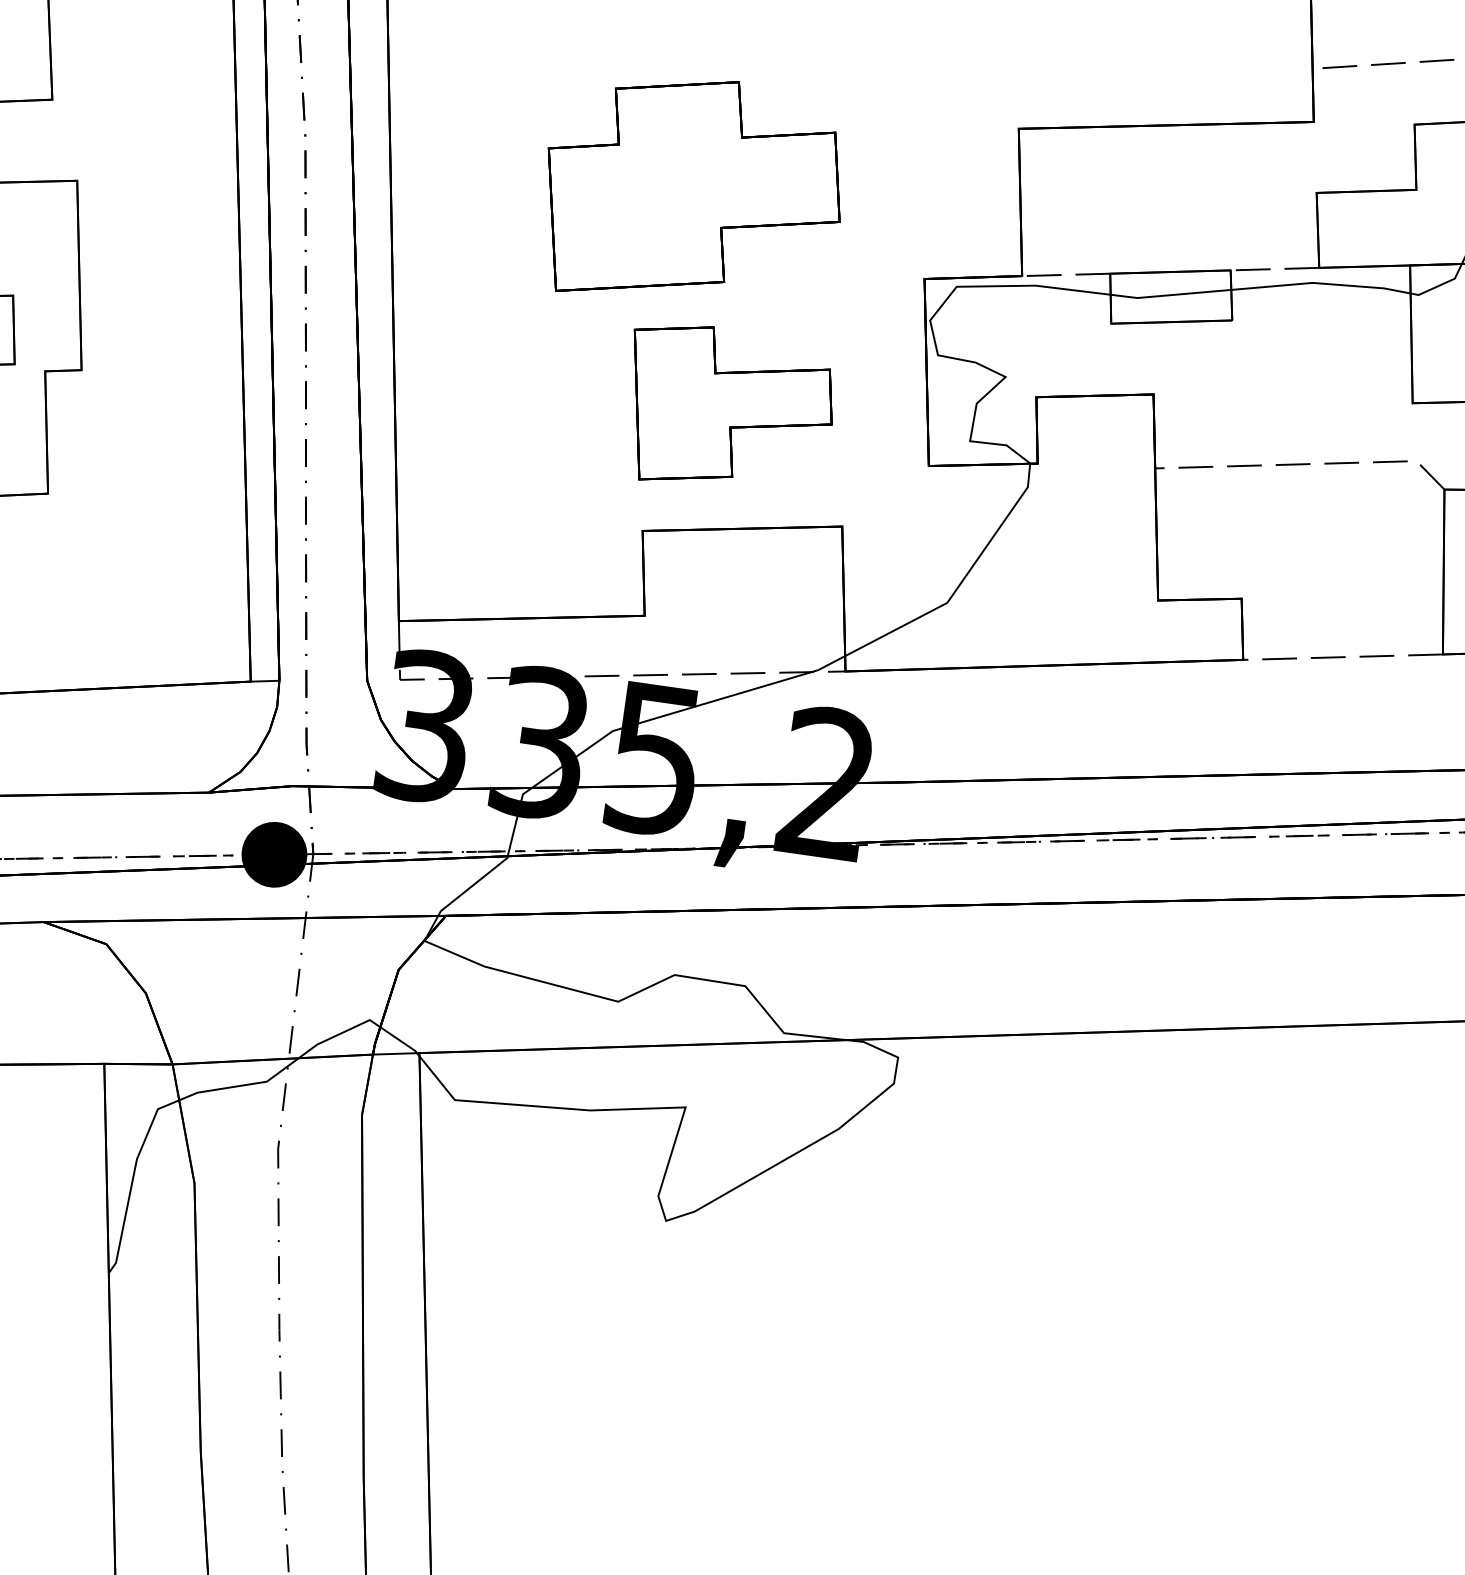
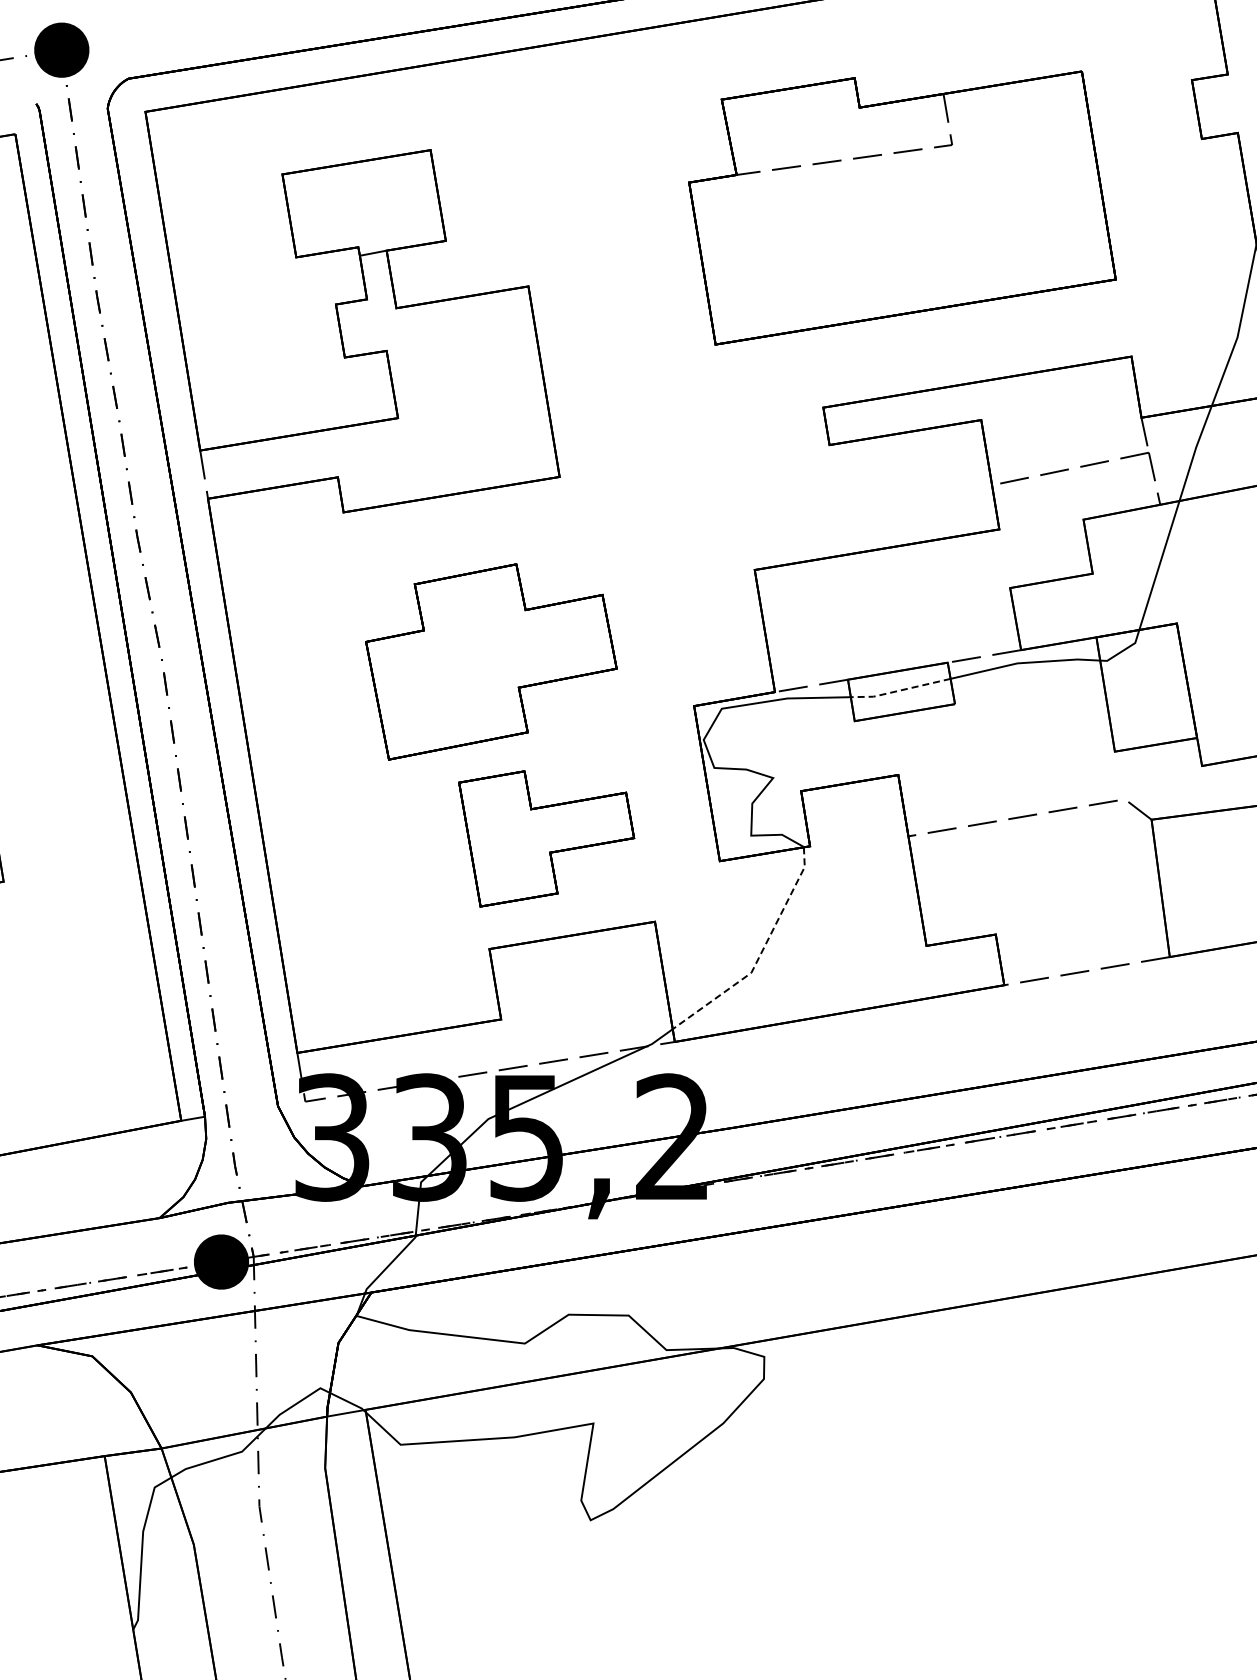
line: (1170, 295) -> (900, 690), solid -> dashed
line: (961, 582) -> (760, 954), solid -> dashed

